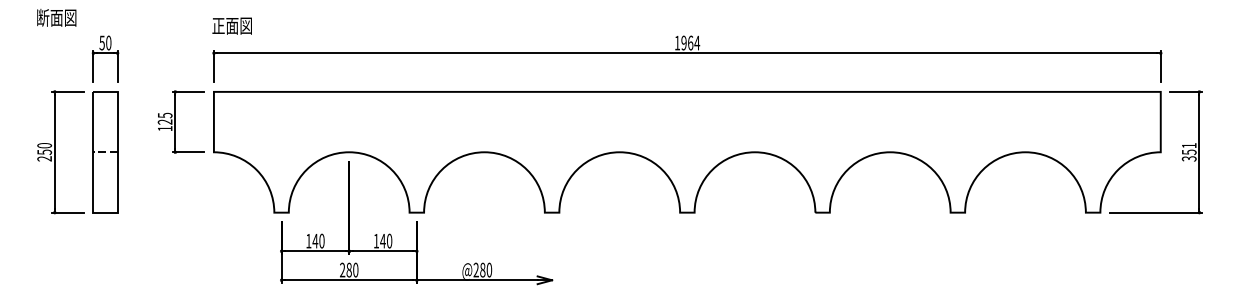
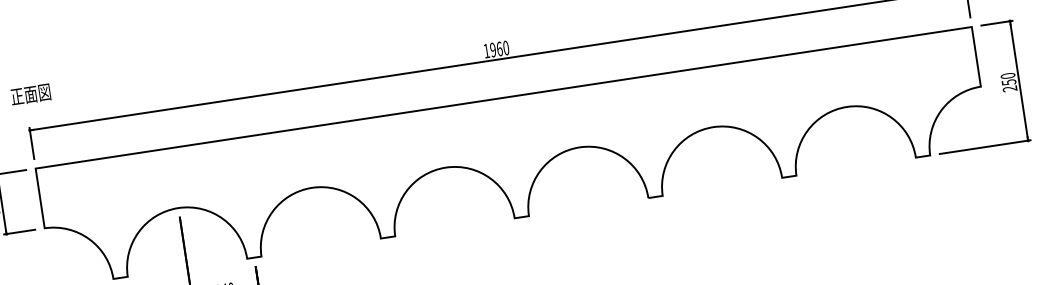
text: (231, 25) -> (30, 94), moved
text: (697, 42) -> (506, 47), 1964 -> 1960
text: (1188, 152) -> (1008, 82), 351 -> 250

